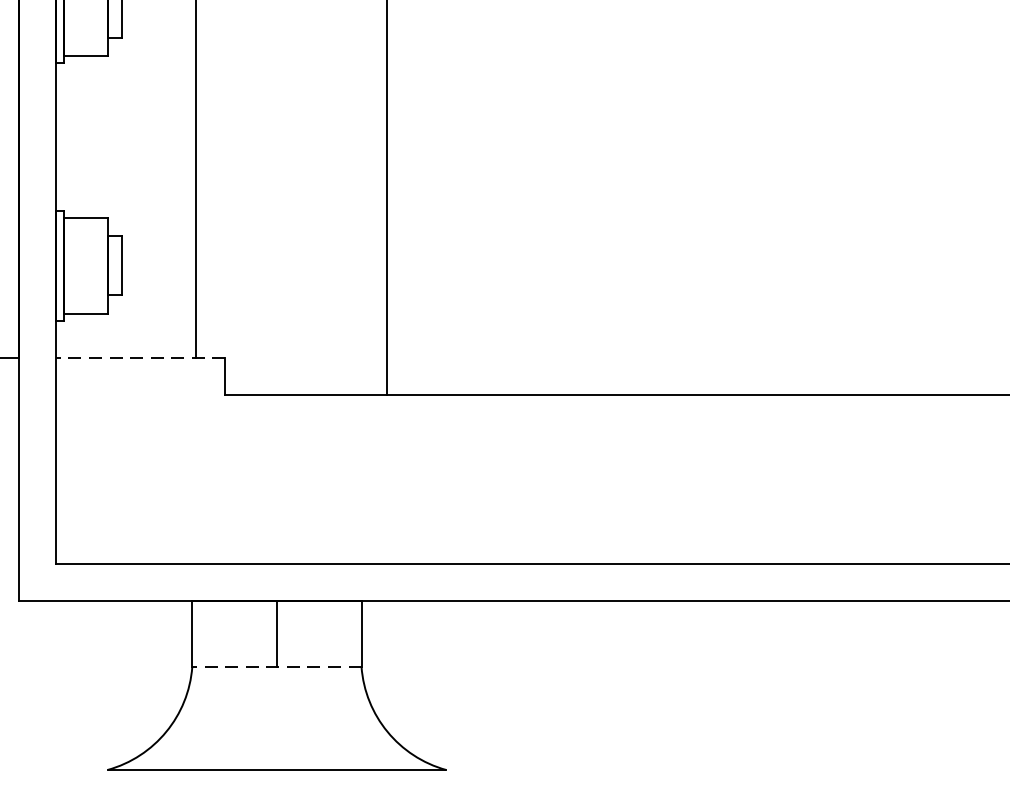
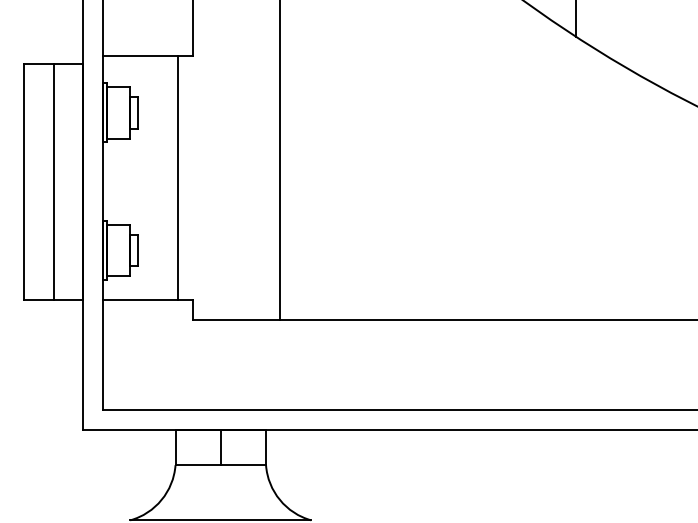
line: (139, 357) -> (147, 299), dashed -> solid
line: (276, 667) -> (220, 465), dashed -> solid

